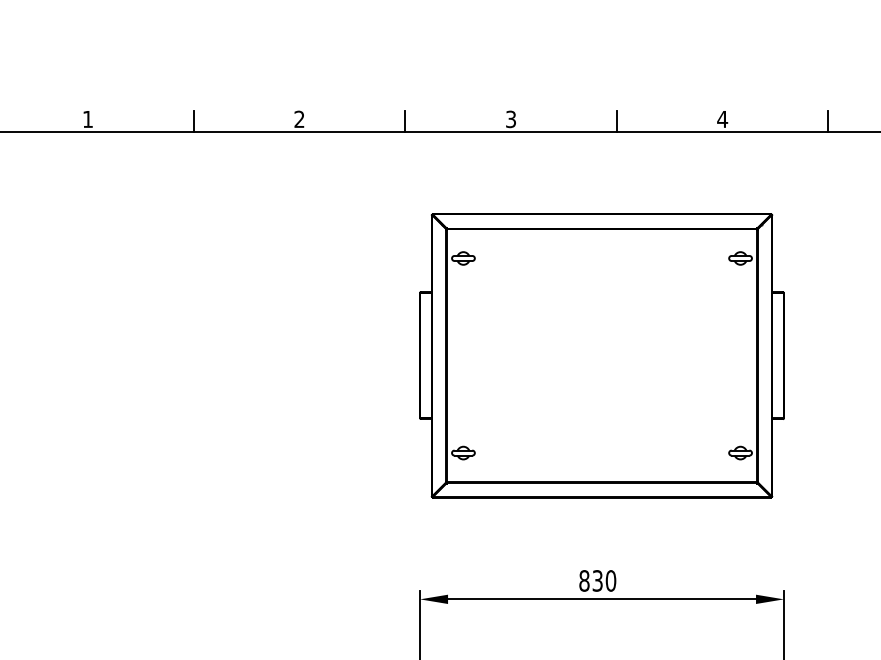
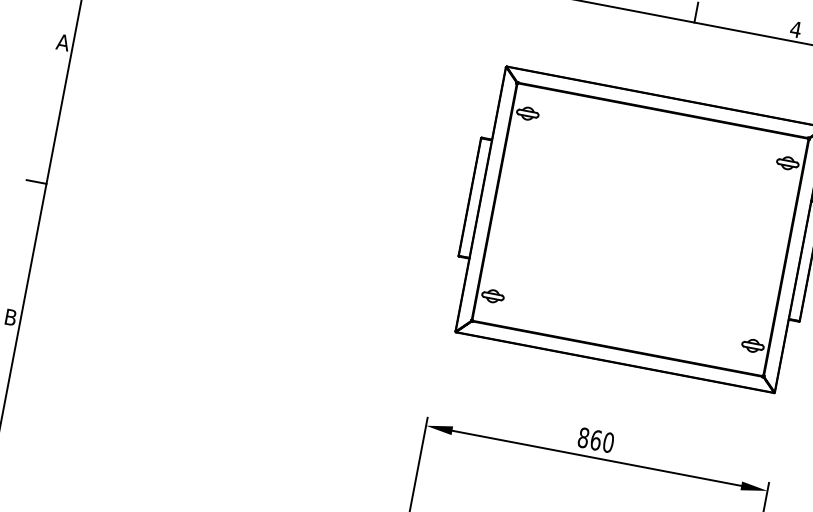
text: (597, 580) -> (595, 439), 830 -> 860

